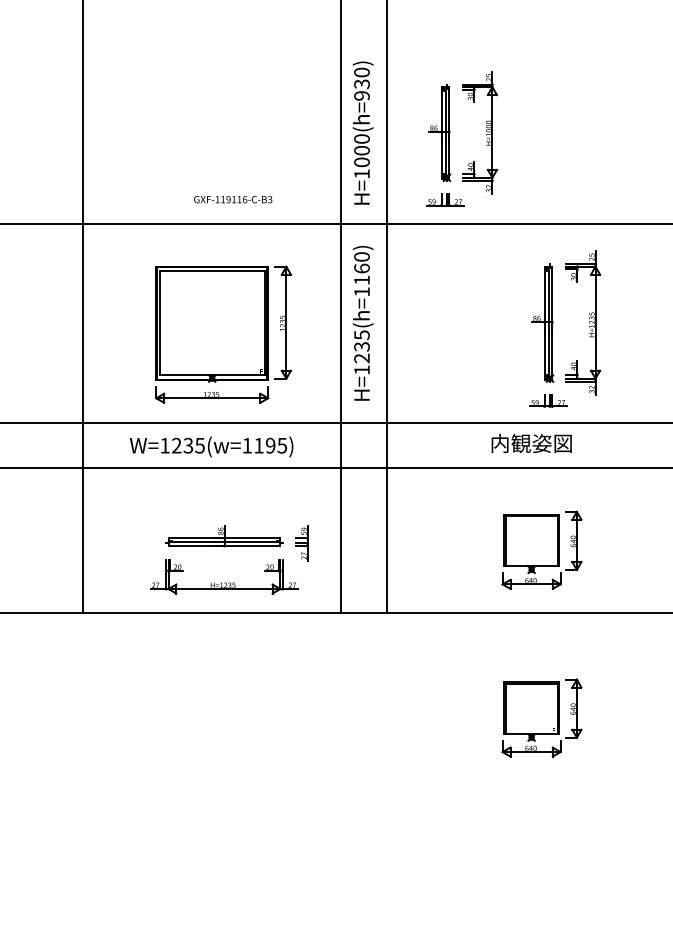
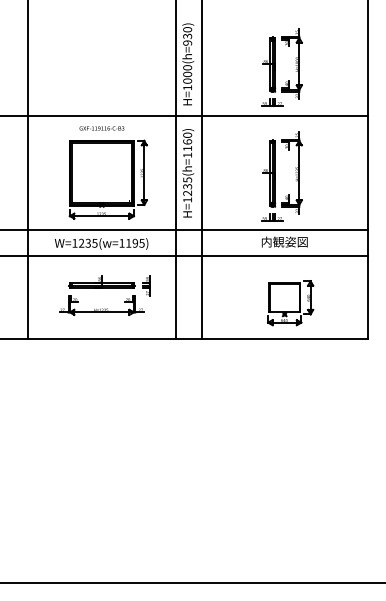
part: (461, 138) -> (281, 67), moved
text: (232, 199) -> (101, 128), moved
part: (564, 328) -> (281, 176), moved
part: (228, 547) -> (104, 288), moved
part: (541, 718) -> (290, 399), removed

